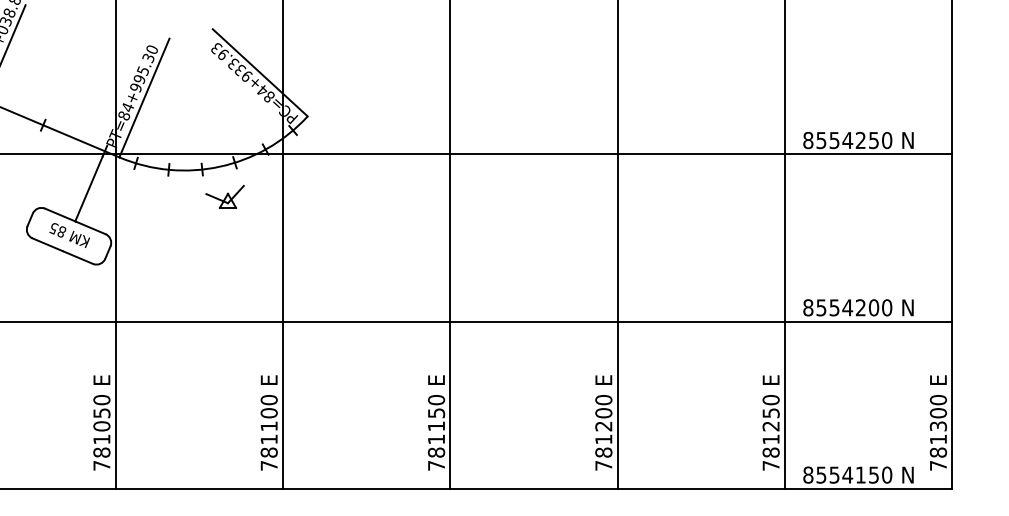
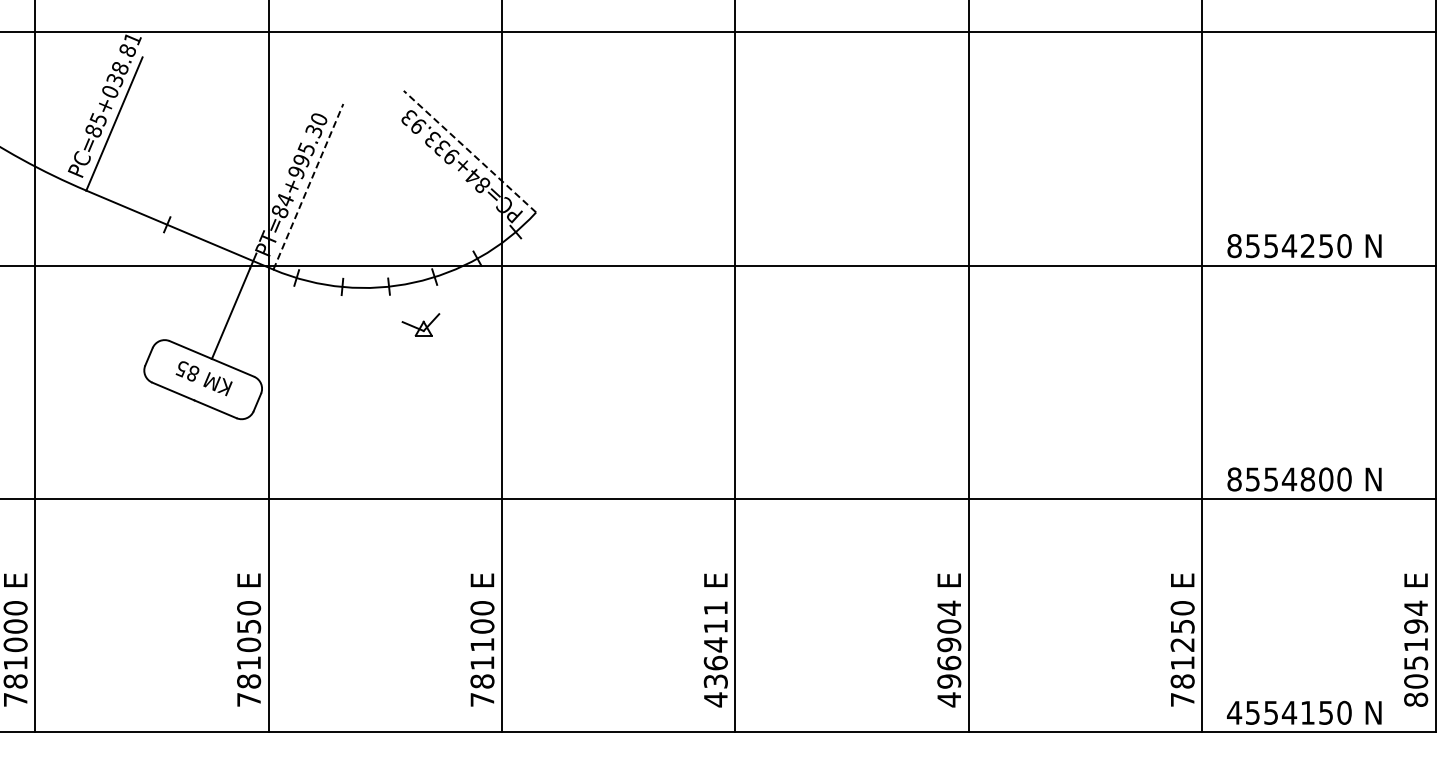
line: (259, 72) -> (469, 151), solid -> dashed
line: (144, 97) -> (308, 186), solid -> dashed
part: (224, 196) -> (420, 324), size x0.7
text: (860, 307) -> (1307, 479), 8554200 -> 8554800
text: (603, 432) -> (949, 653), 781200 -> 496904
text: (938, 432) -> (1416, 653), 781300 -> 805194
text: (436, 433) -> (715, 654), 781150 -> 436411
text: (808, 474) -> (1234, 712), 8554150 -> 4554150

